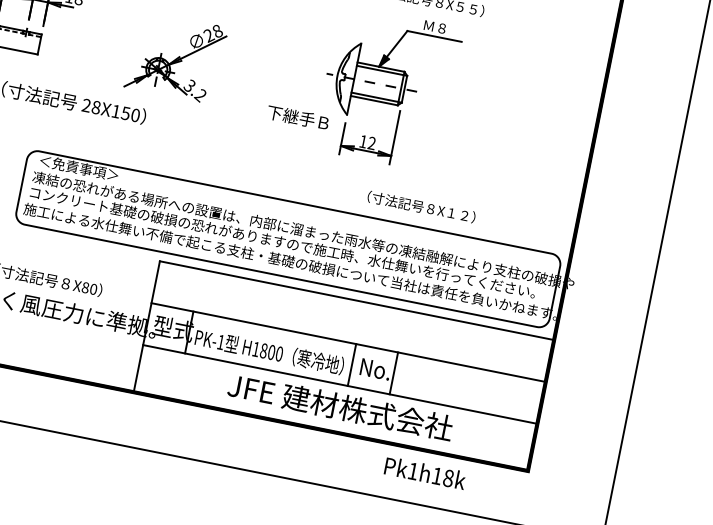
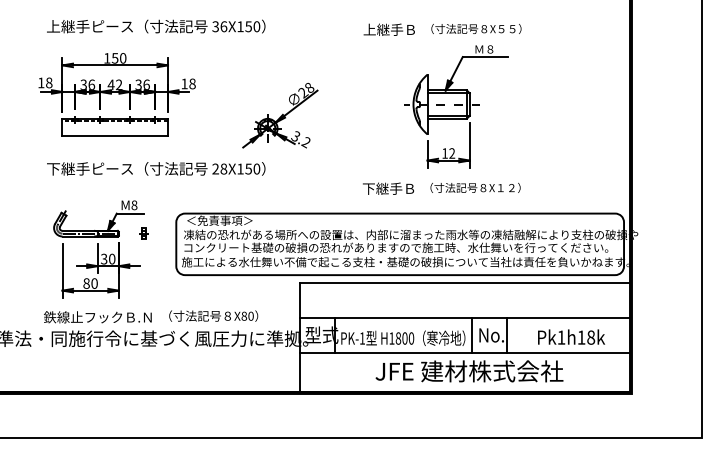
text: (298, 117) -> (388, 188), moved
text: (421, 206) -> (475, 187), moved
text: (425, 472) -> (571, 336), moved

